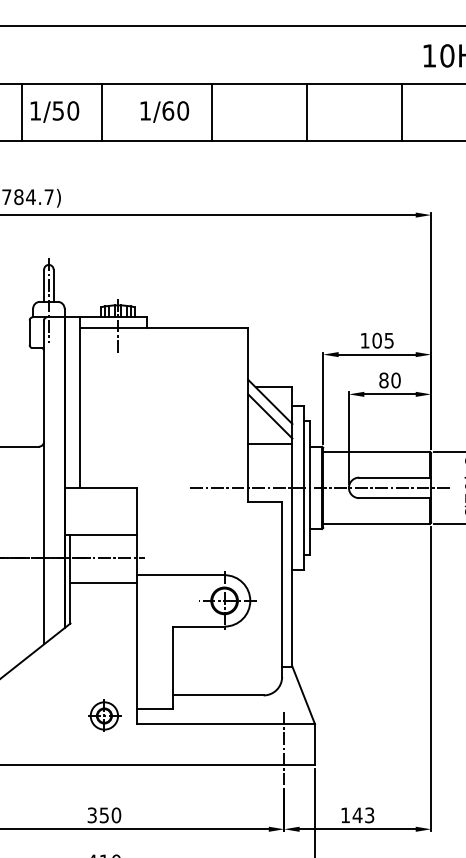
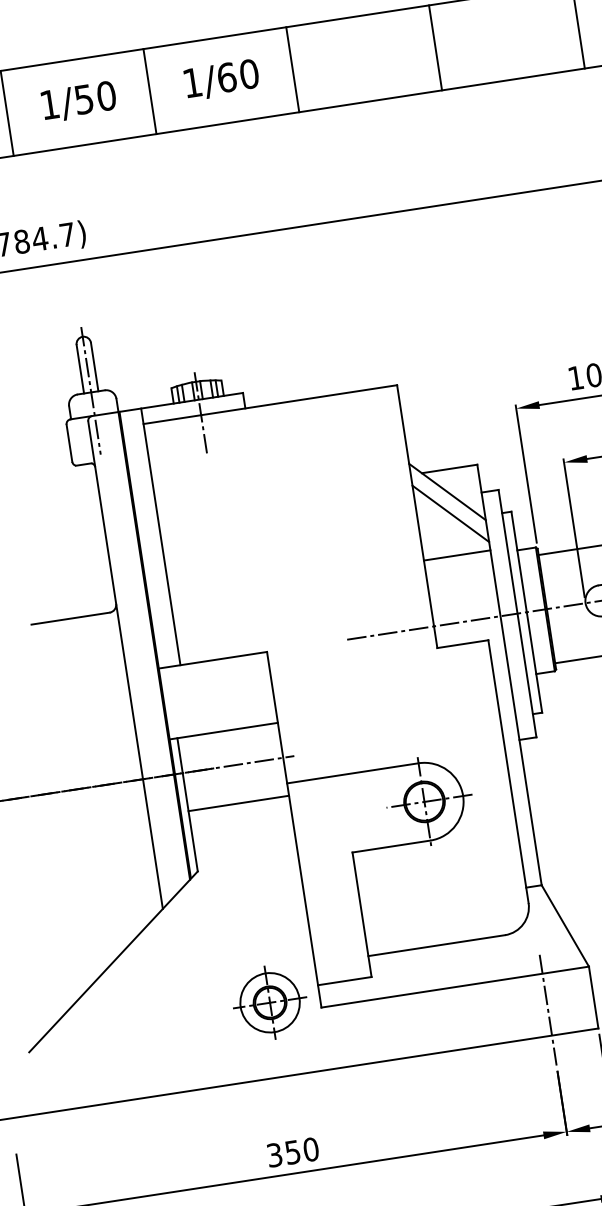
text: (54, 111) -> (78, 101), moved
line: (101, 112) -> (149, 91), moved
part: (104, 715) -> (270, 1002), size x1.43

